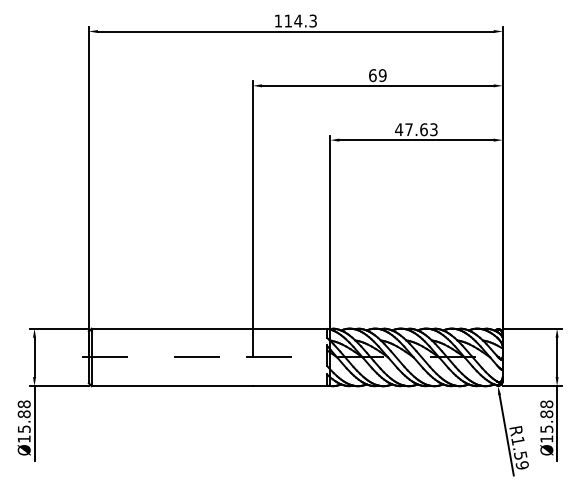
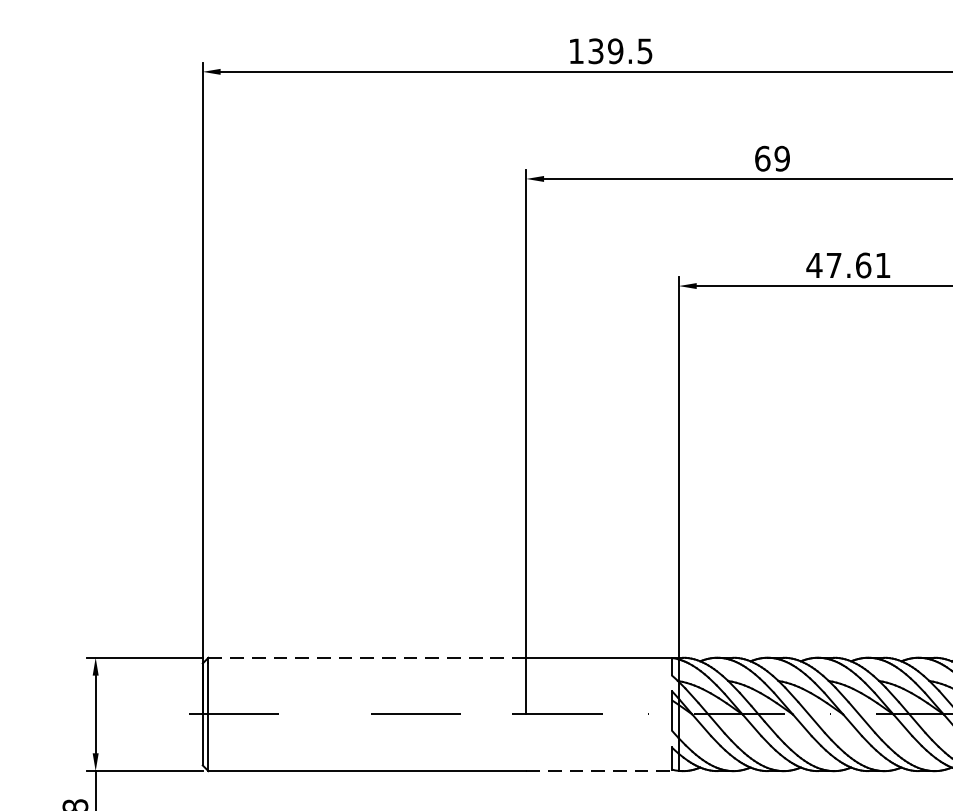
text: (300, 20) -> (620, 50), 114.3 -> 139.5
text: (433, 129) -> (882, 265), 47.63 -> 47.61
line: (172, 328) -> (367, 657), solid -> dashed
line: (291, 386) -> (602, 771), solid -> dashed

